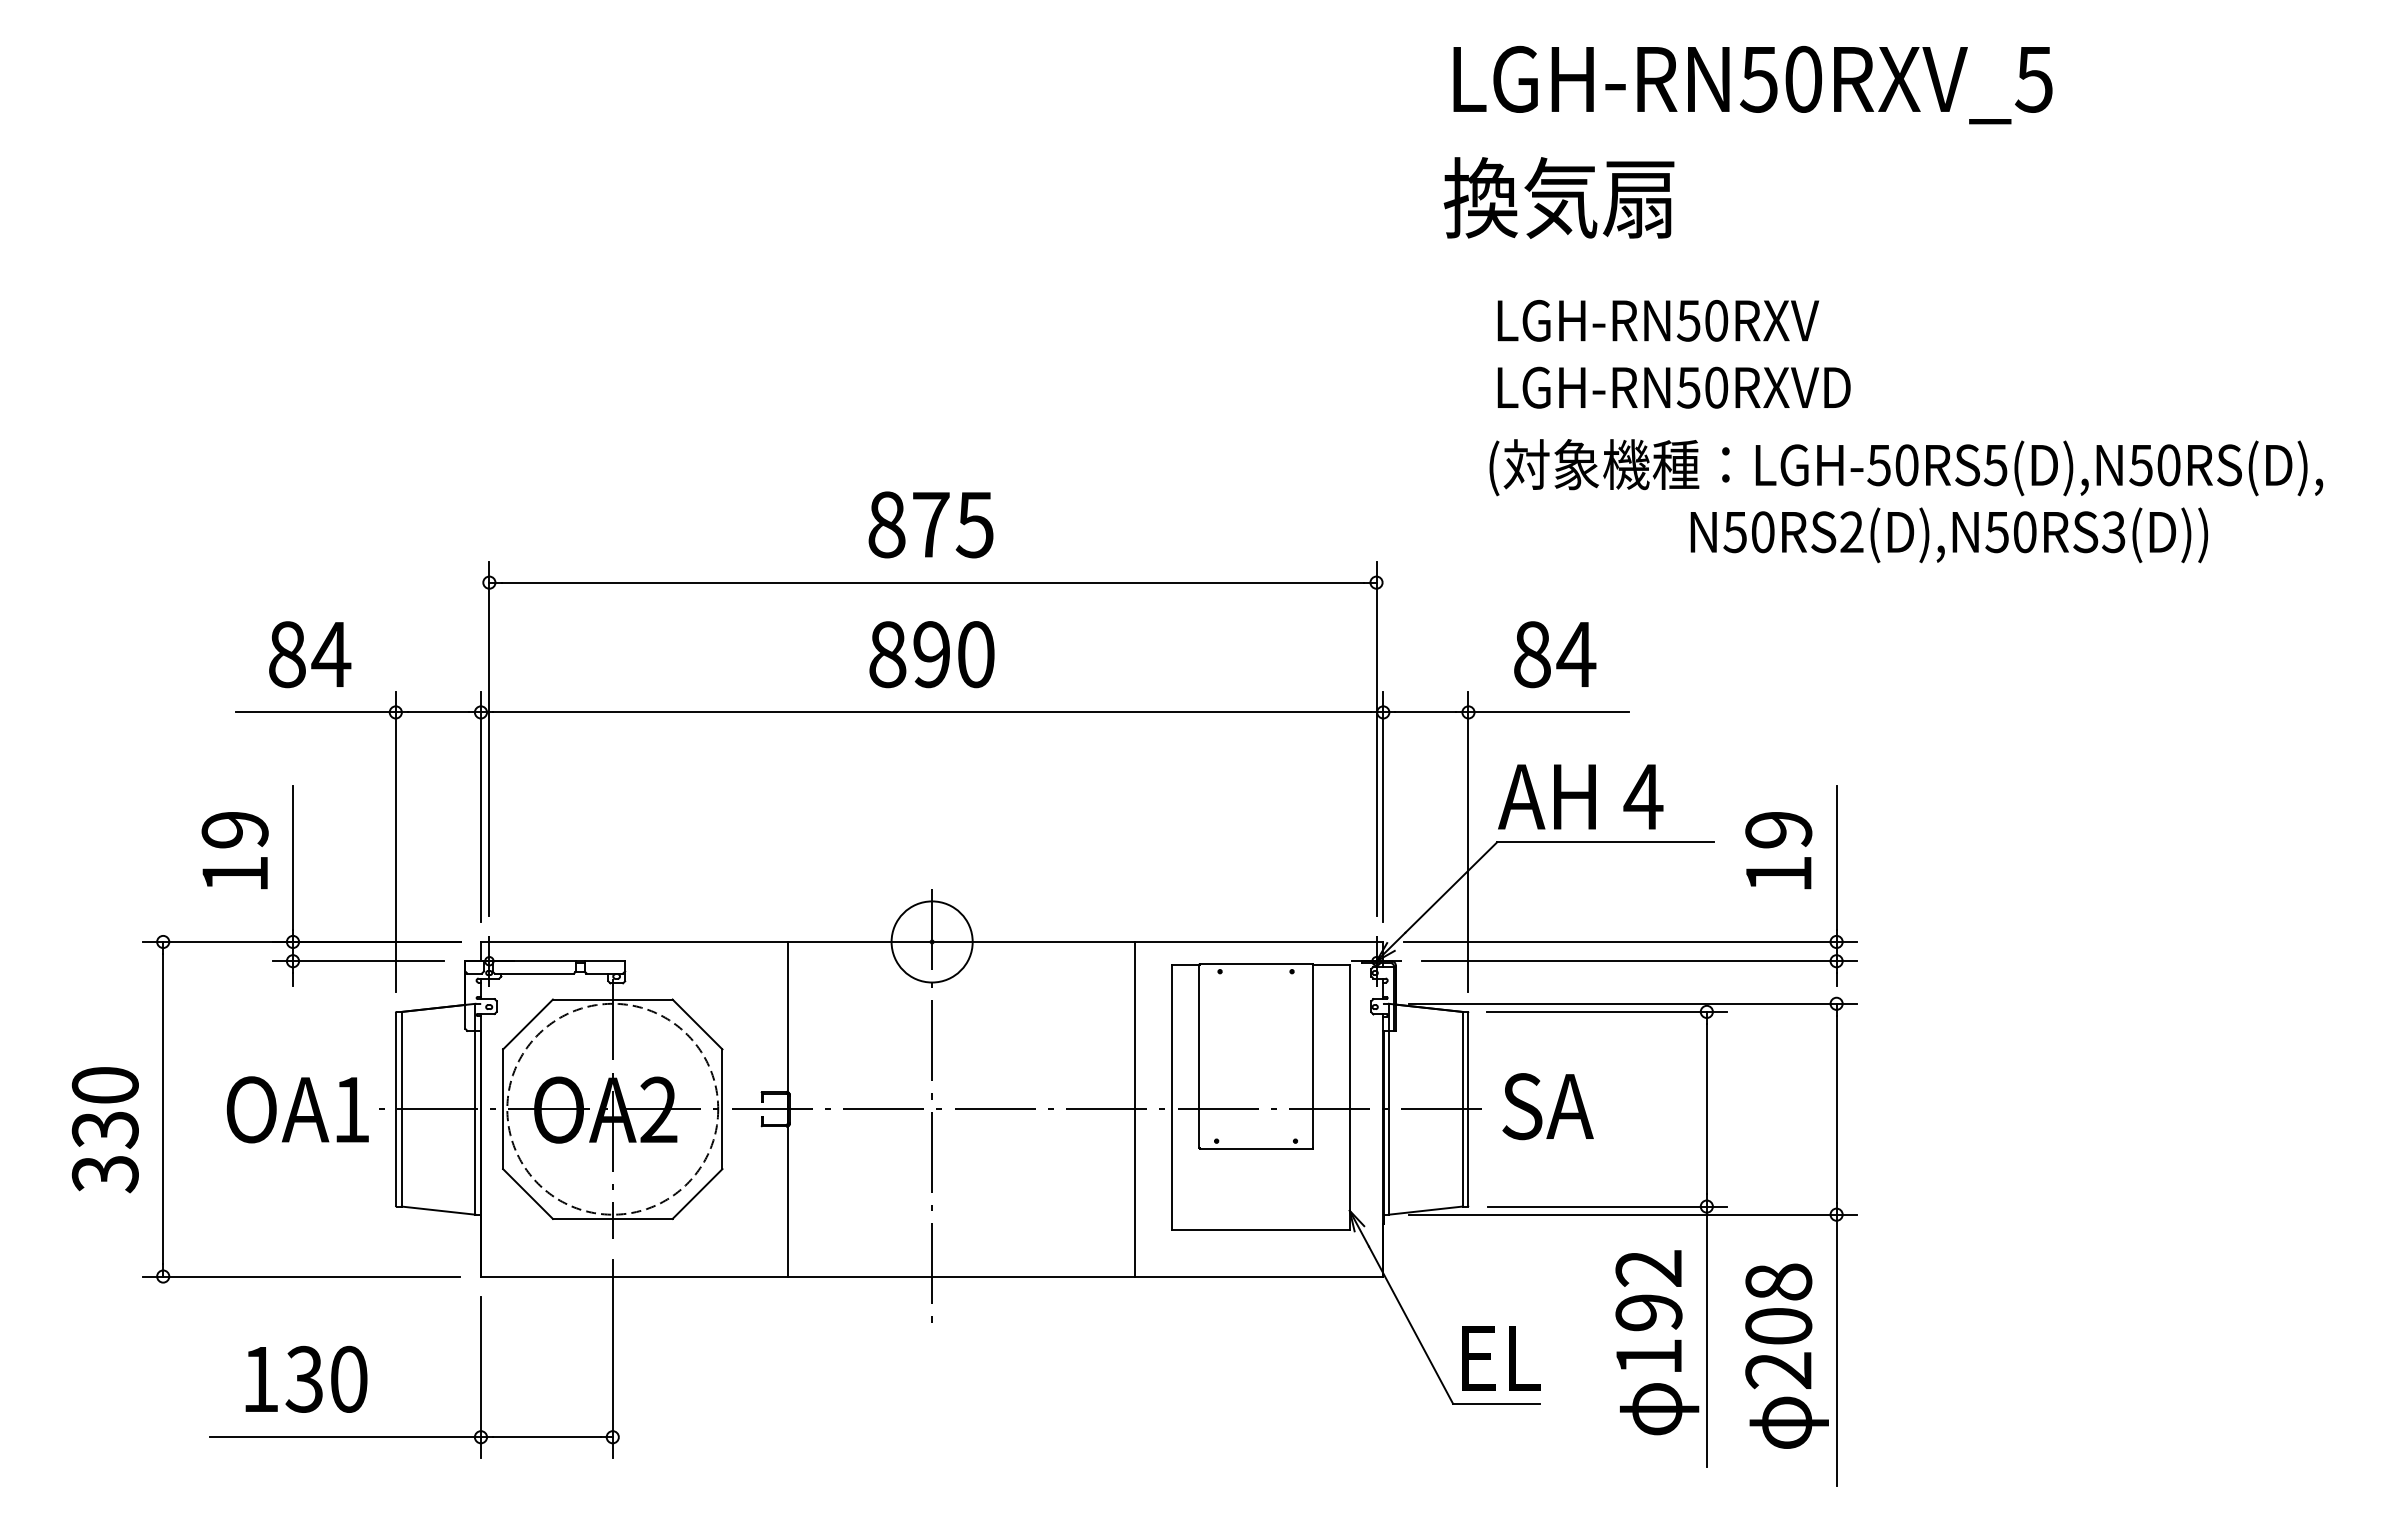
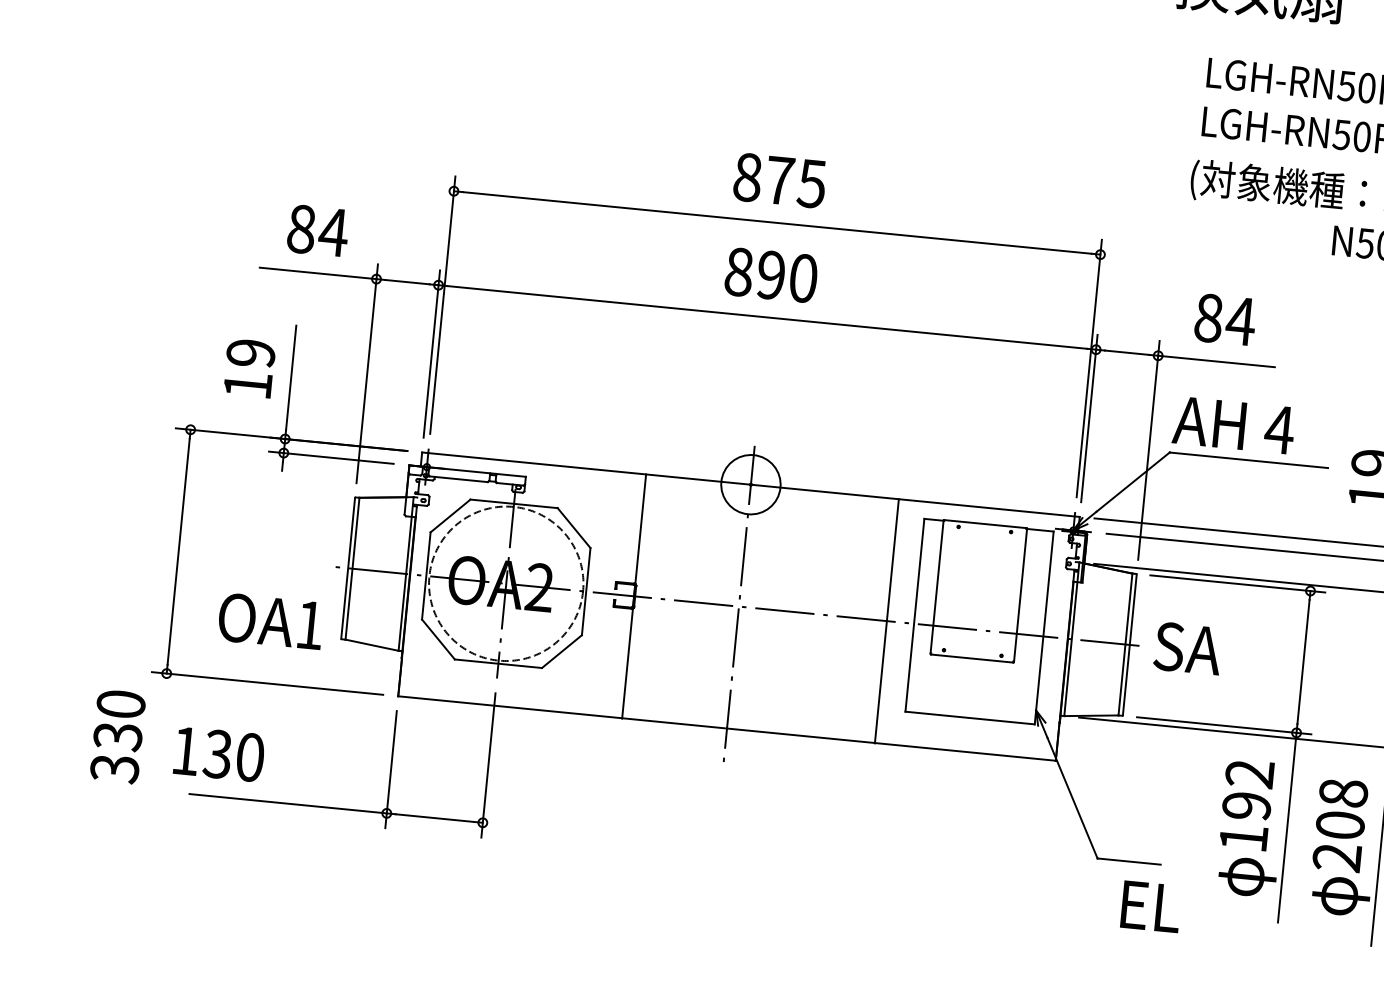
text: (297, 1109) -> (270, 621), moved
text: (104, 1130) -> (117, 737), moved
text: (1501, 1358) -> (1151, 906), moved
text: (306, 1378) -> (219, 753), moved

